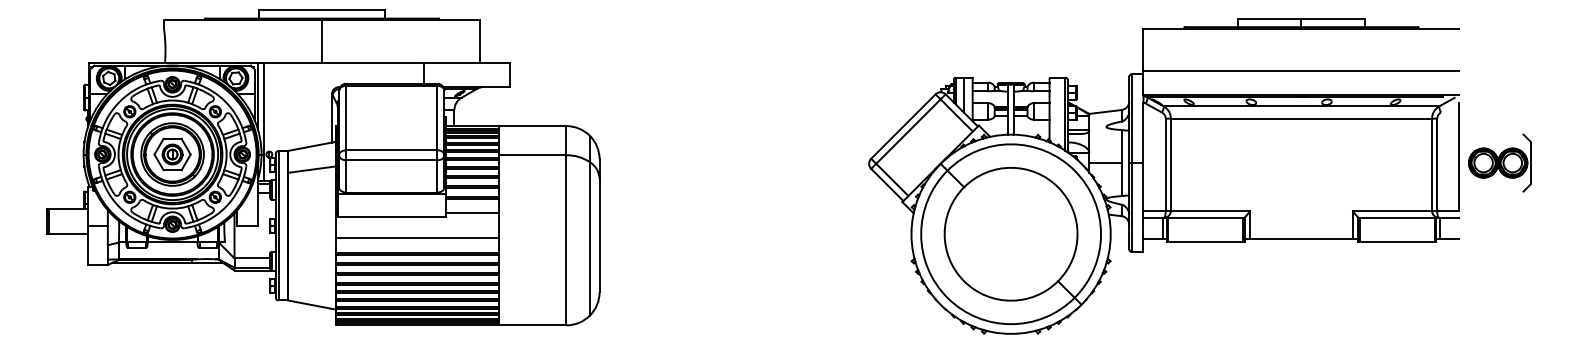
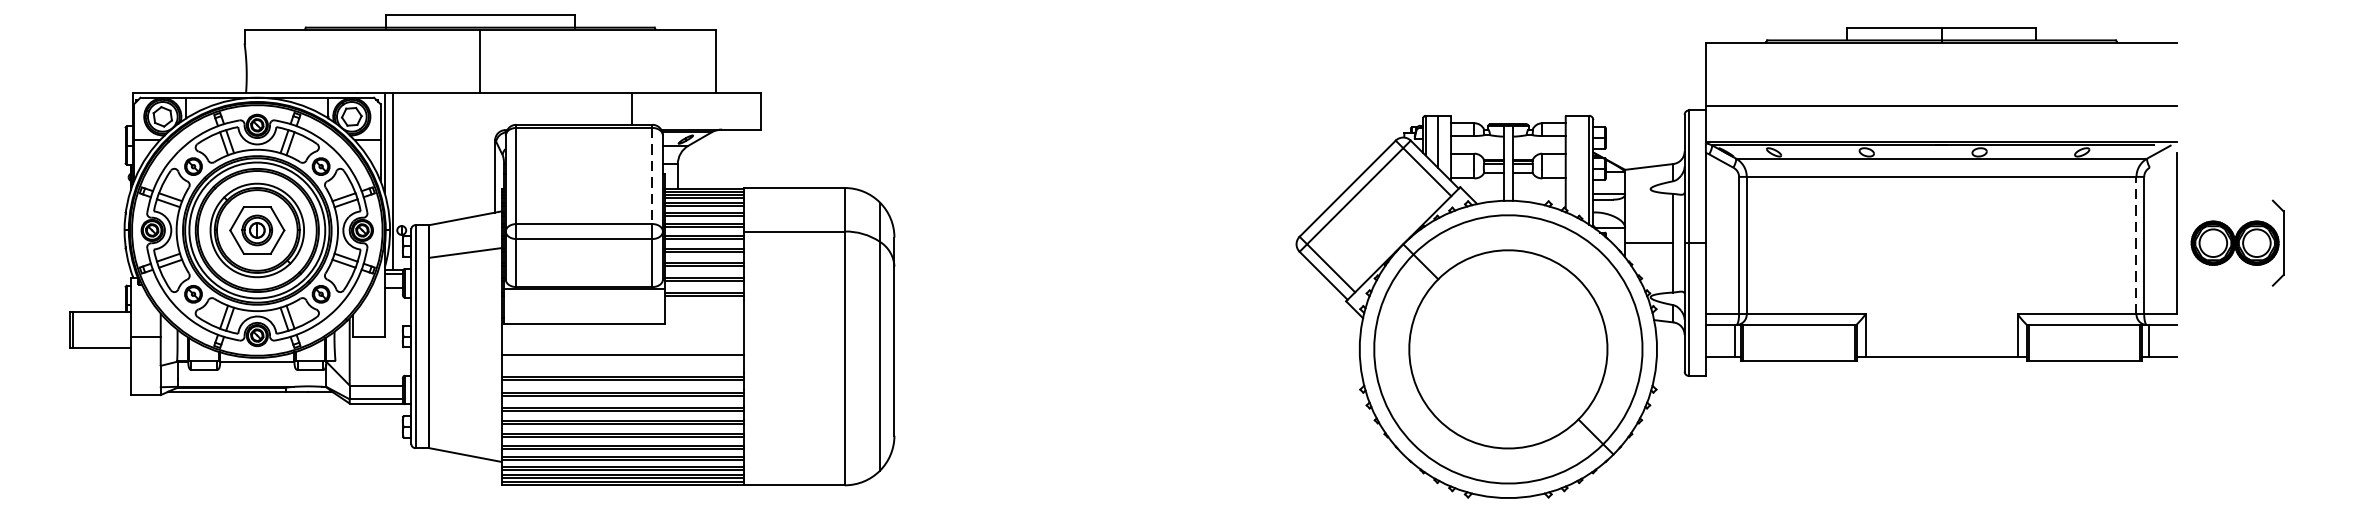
line: (437, 118) -> (652, 176), solid -> dashed
line: (1432, 164) -> (2137, 245), solid -> dashed
line: (471, 213) -> (703, 318), removed

